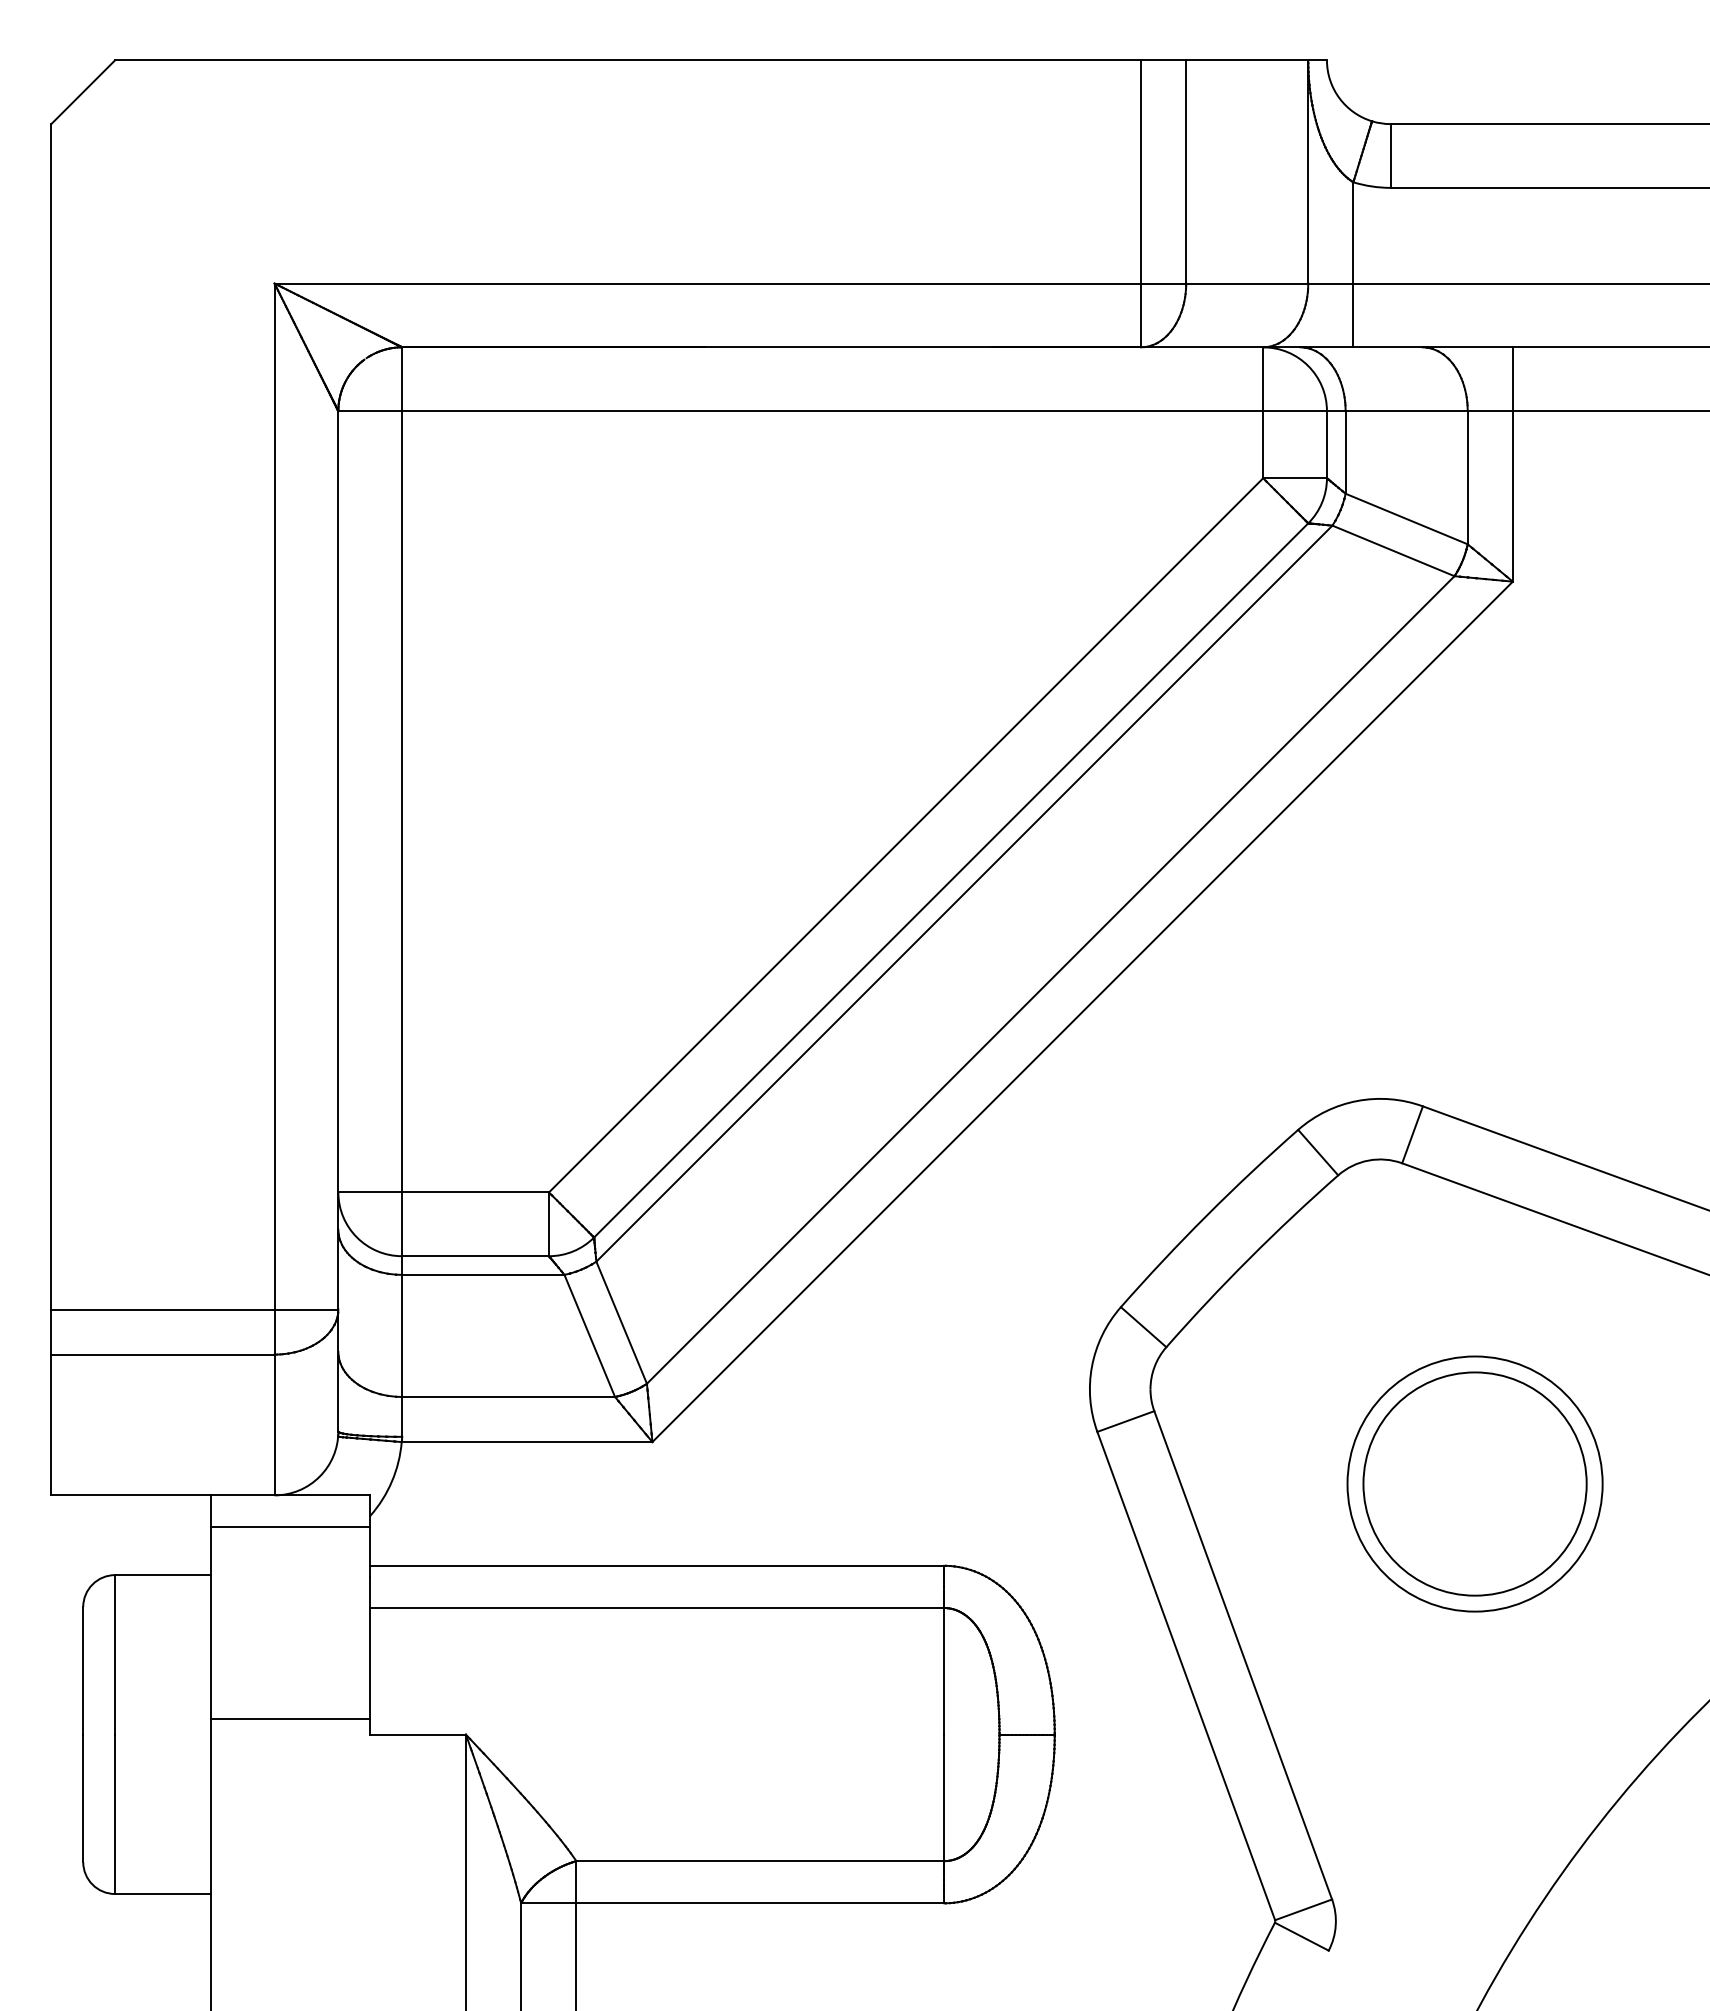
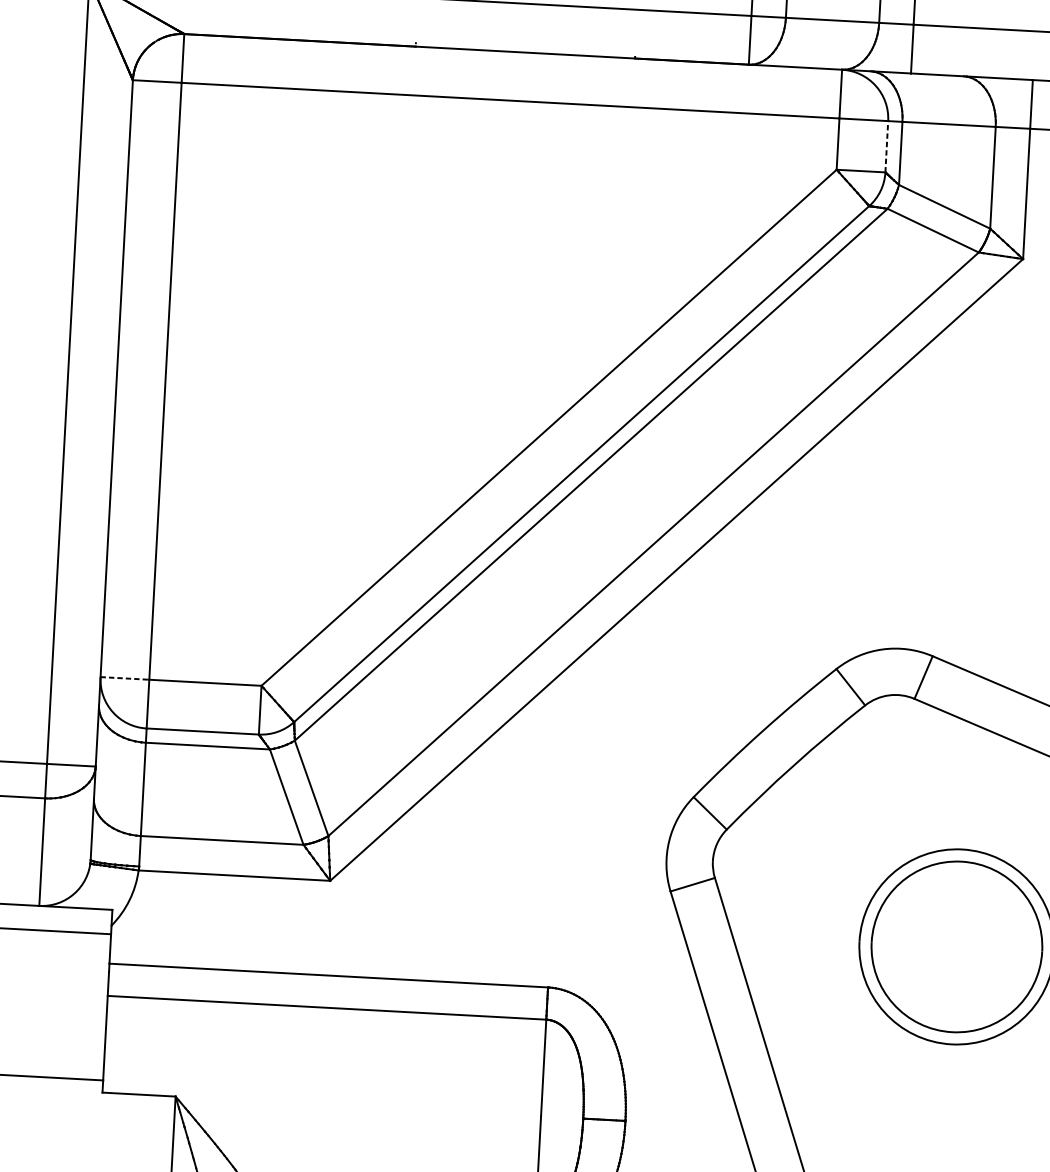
line: (1326, 444) -> (886, 146), solid -> dashed
line: (370, 1192) -> (125, 678), solid -> dashed

